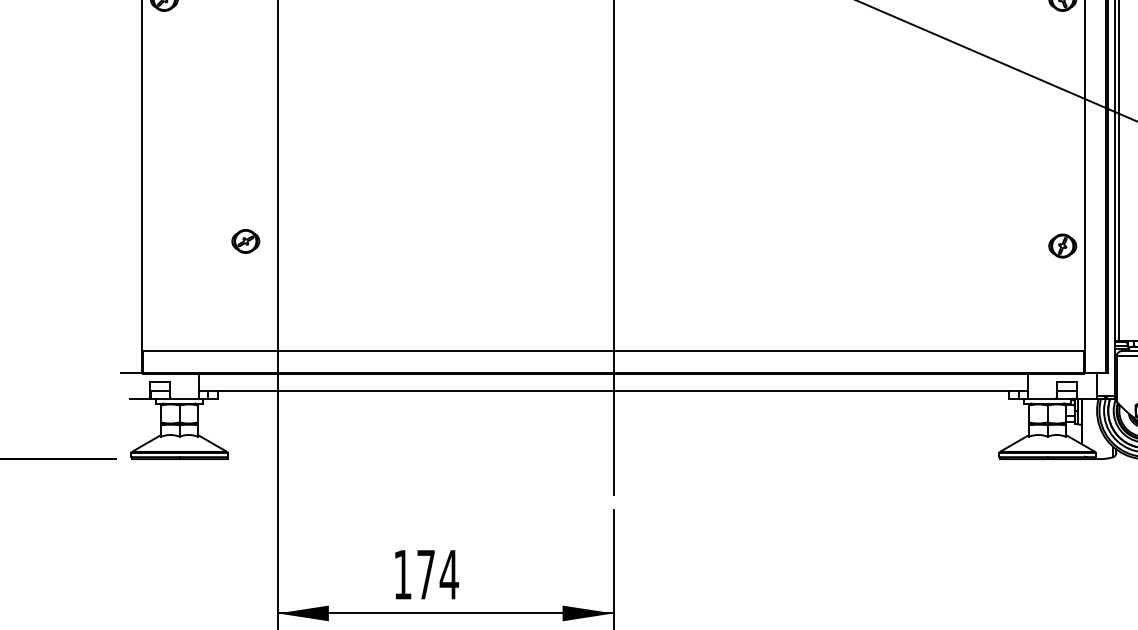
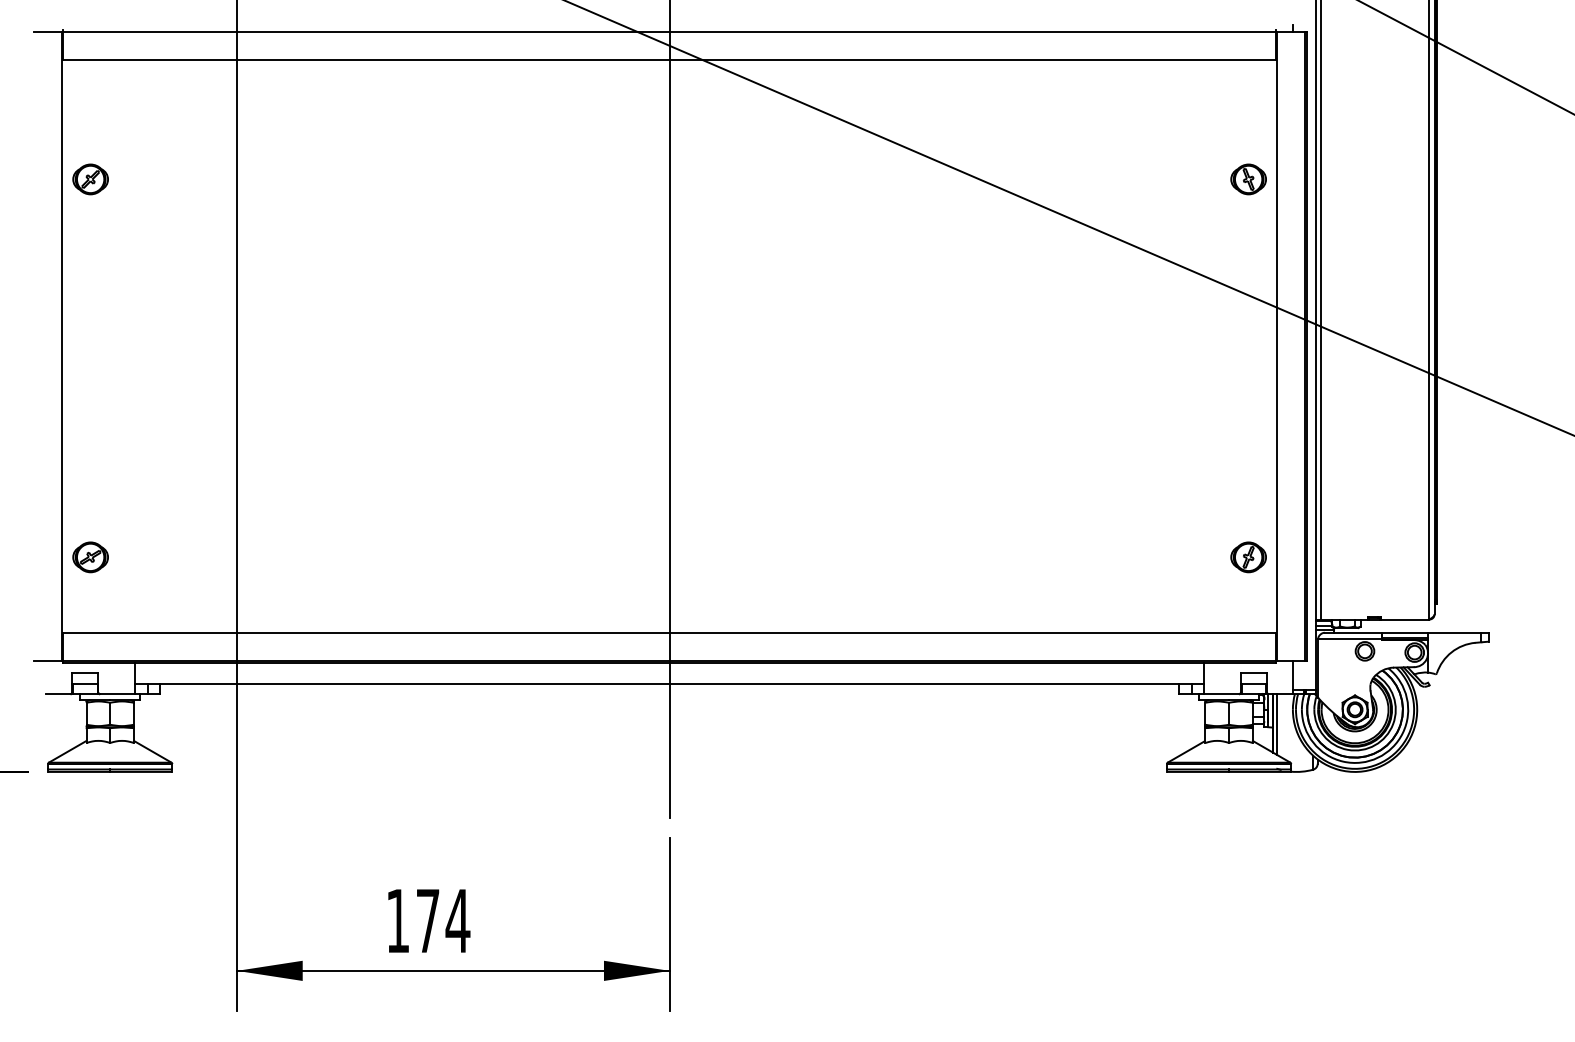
part: (245, 241) -> (90, 557), moved
part: (1062, 246) -> (1248, 557), moved
line: (1085, 422) -> (1277, 724), added

